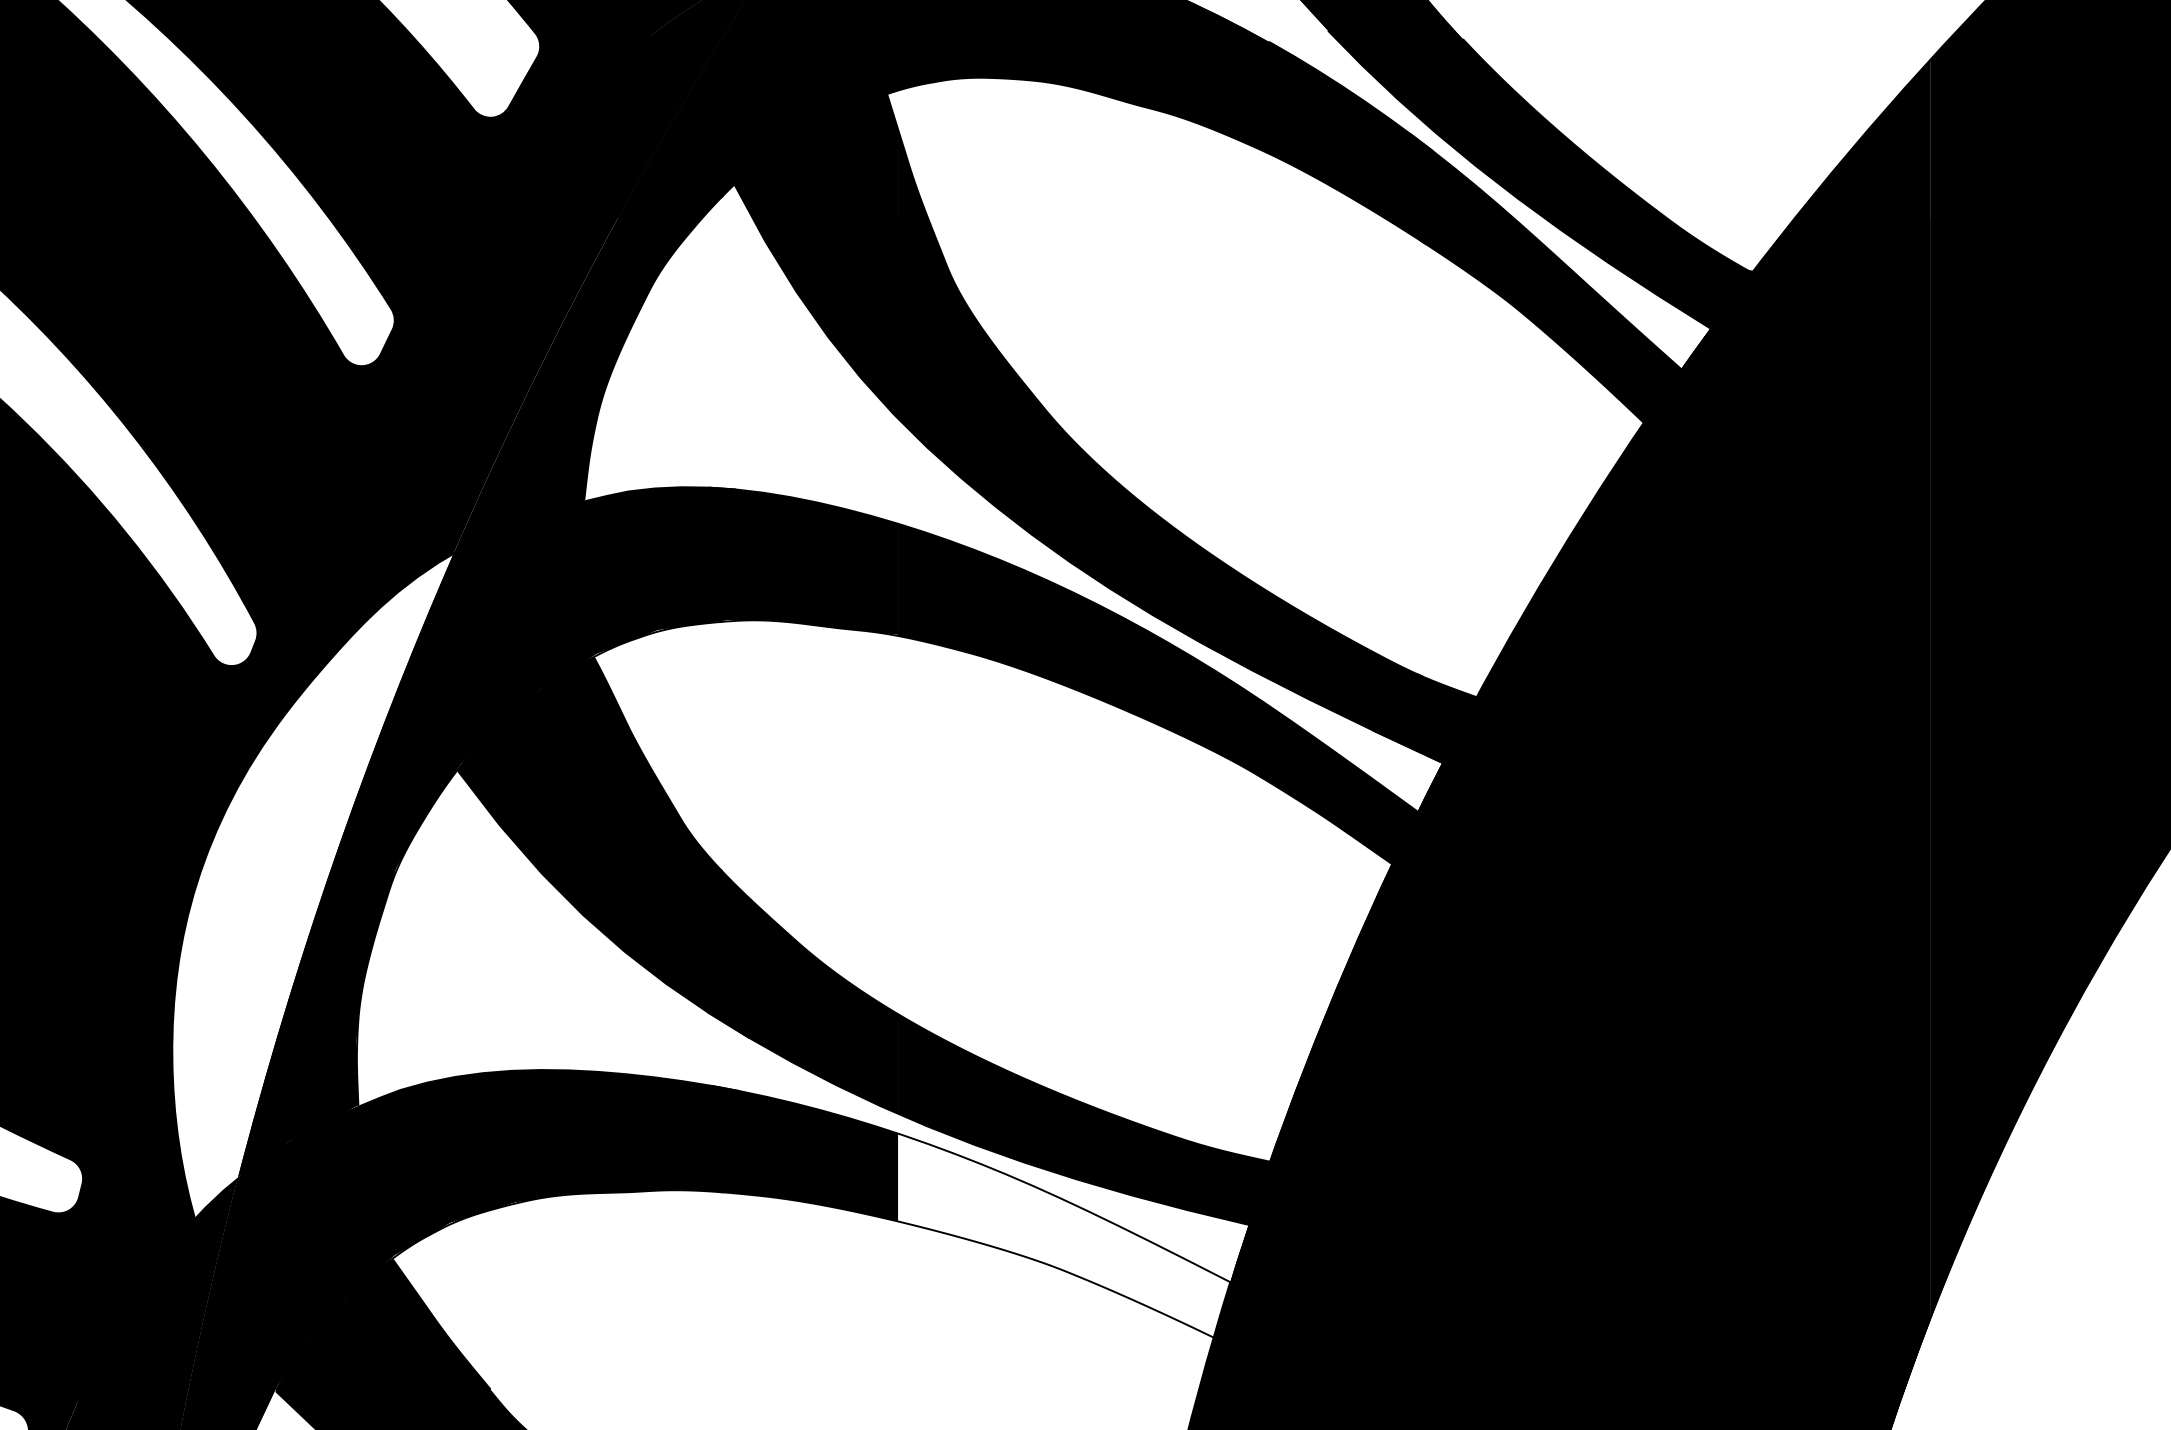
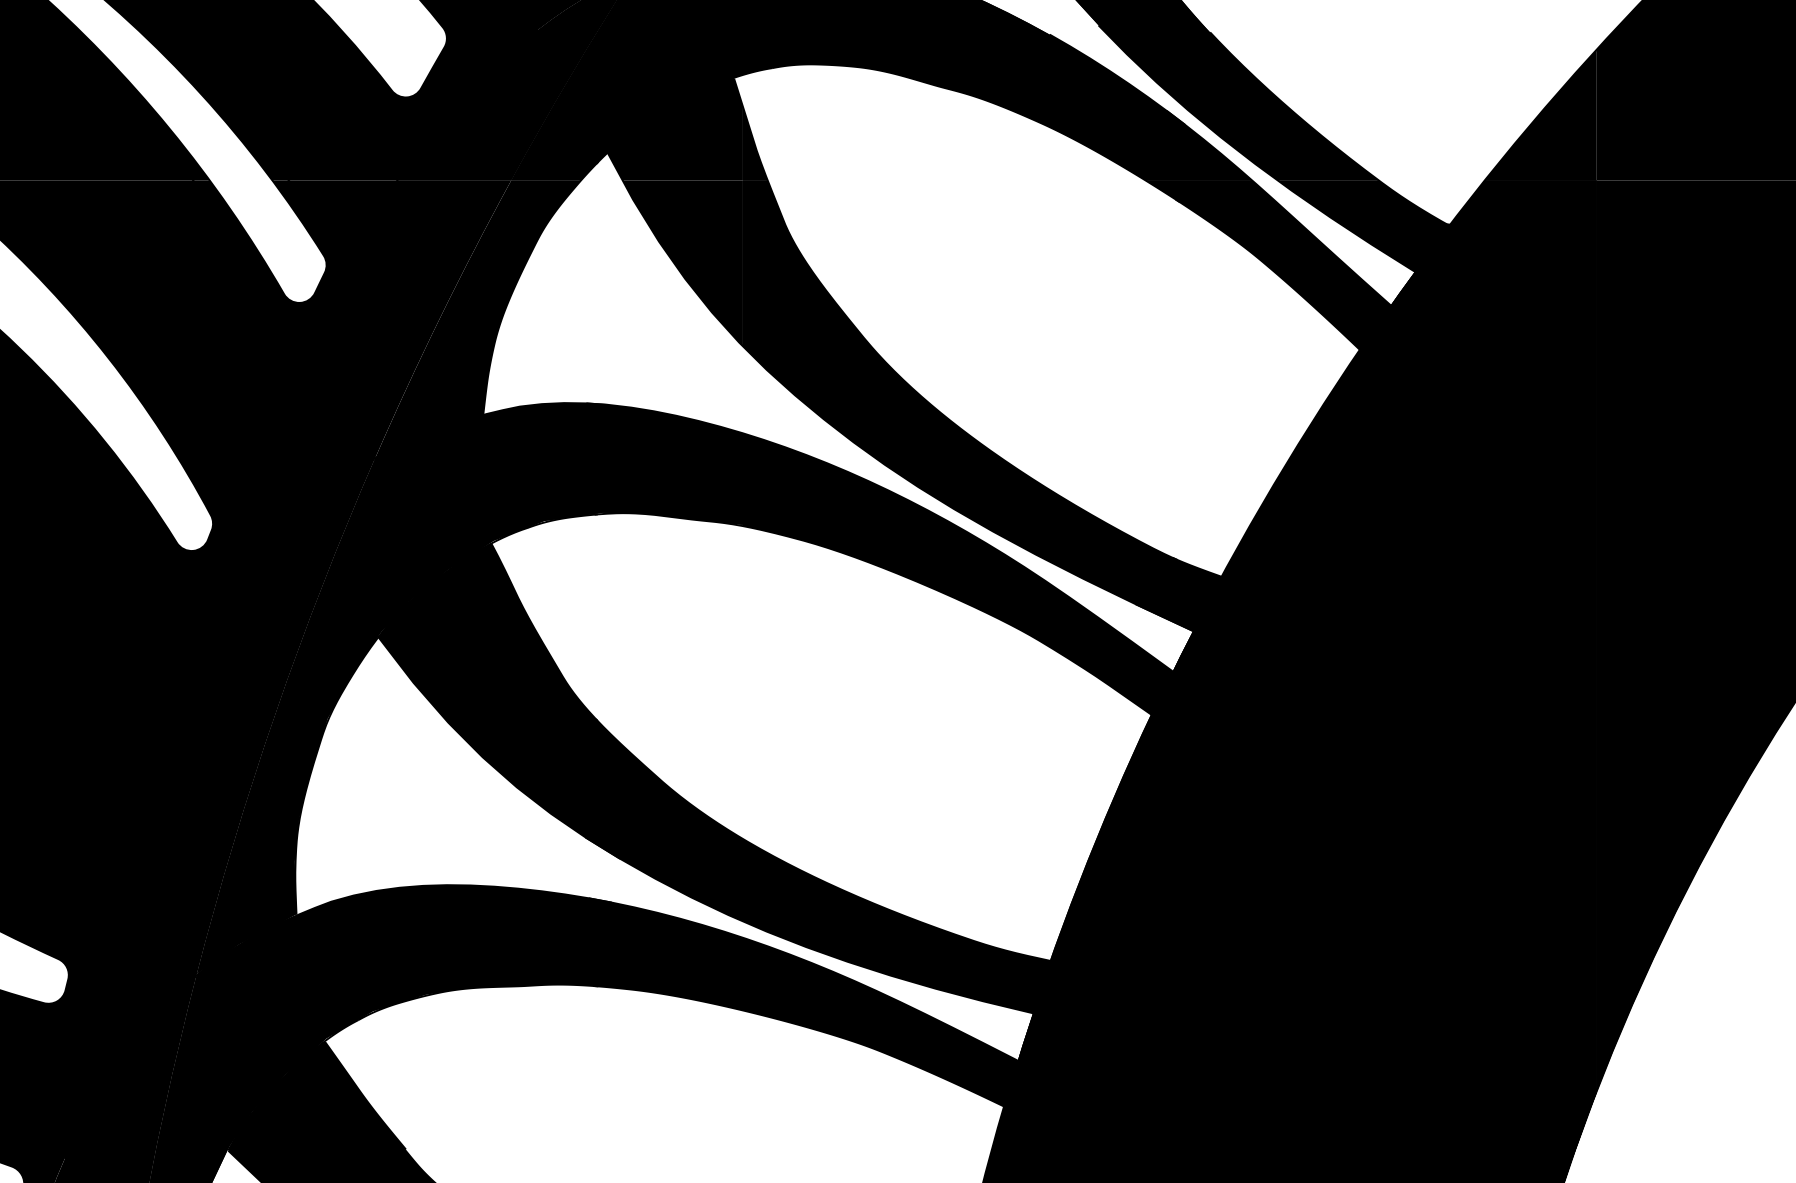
fill: (312, 886) -> (258, 733), added
fill: (1063, 1234) -> (879, 1021), added

